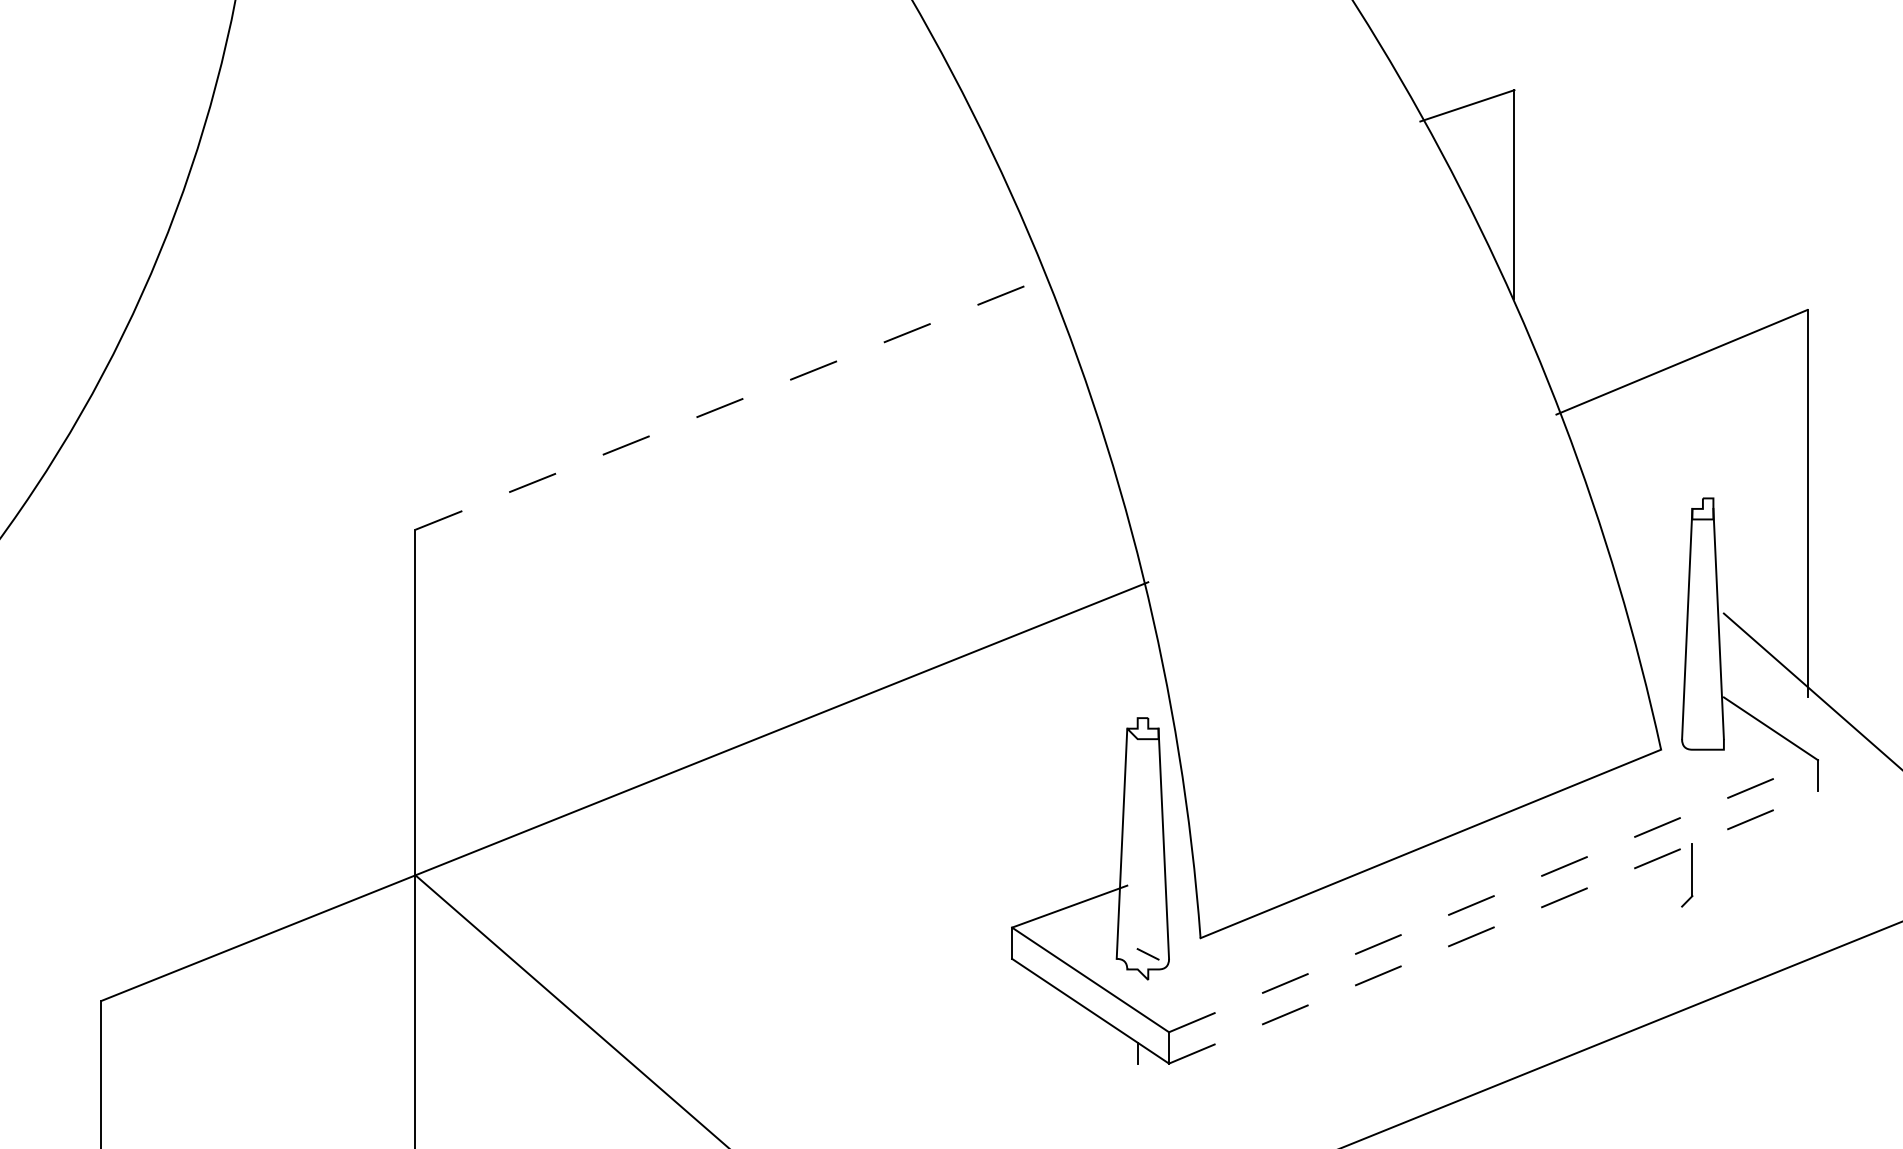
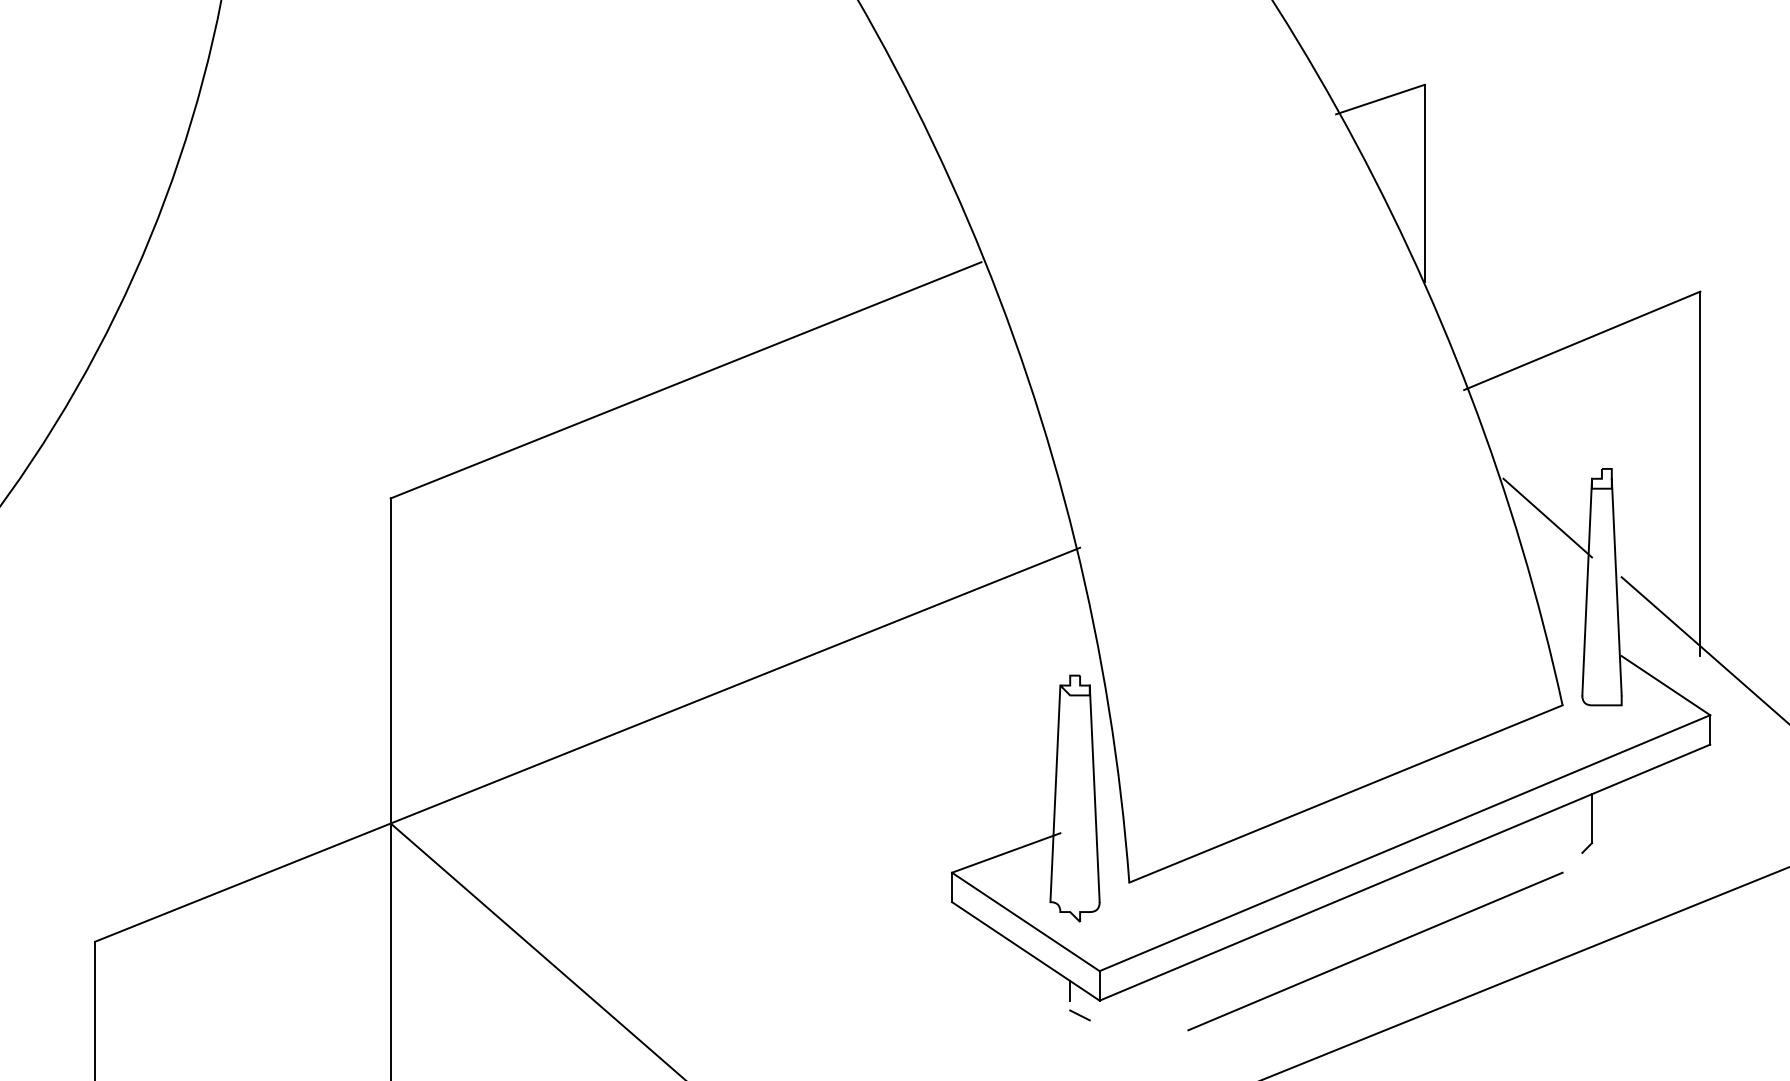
line: (729, 404) -> (686, 380), dashed -> solid
line: (1645, 550) -> (1547, 517), added
line: (1493, 896) -> (1404, 843), dashed -> solid
line: (1493, 927) -> (1404, 872), dashed -> solid
line: (1147, 954) -> (1079, 1015), moved
line: (1462, 1011) -> (1375, 951), added

